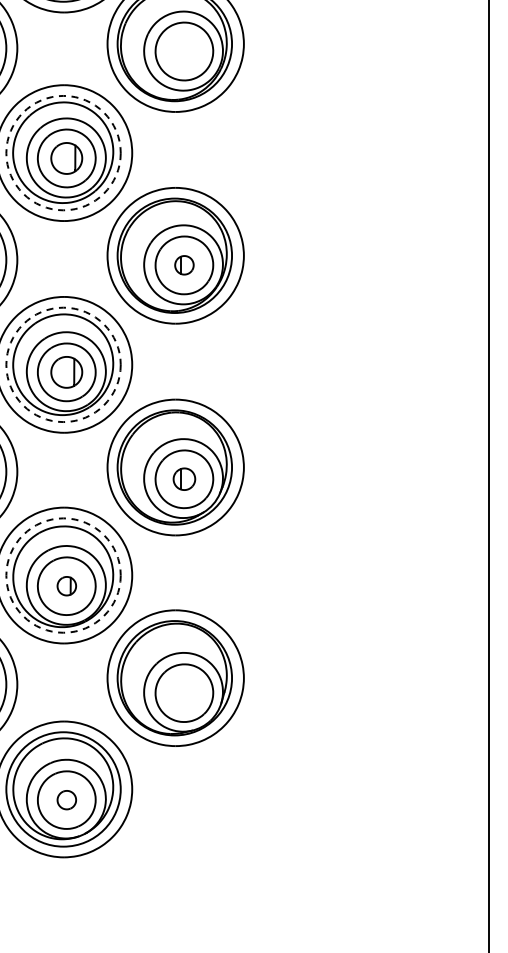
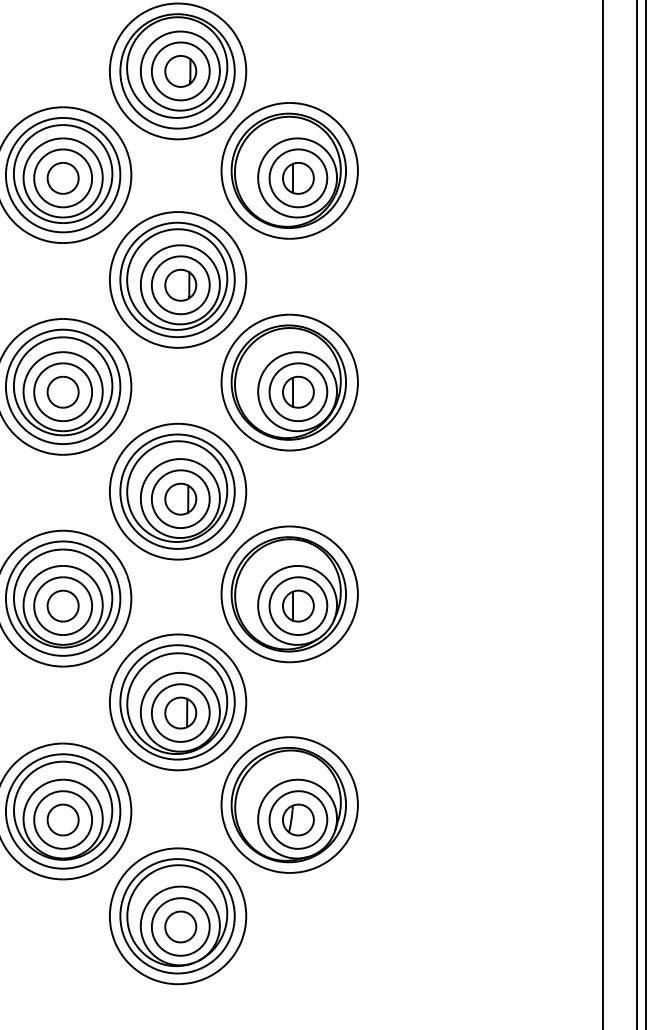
part: (184, 51) -> (298, 178), added
circle: (63, 152) -> (177, 279), dashed -> solid
part: (184, 264) -> (298, 391), size x1.67
circle: (63, 364) -> (177, 491), dashed -> solid
part: (184, 478) -> (298, 605), size x1.43
circle: (63, 575) -> (177, 702), dashed -> solid
part: (66, 585) -> (180, 712), size x1.67
part: (184, 692) -> (298, 819), added
part: (66, 799) -> (180, 926), size x1.67

